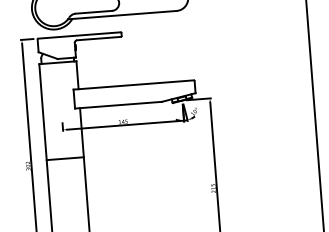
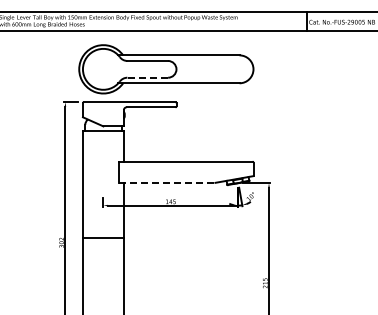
line: (93, 12) -> (147, 77), solid -> dashed
line: (118, 104) -> (167, 182), solid -> dashed

